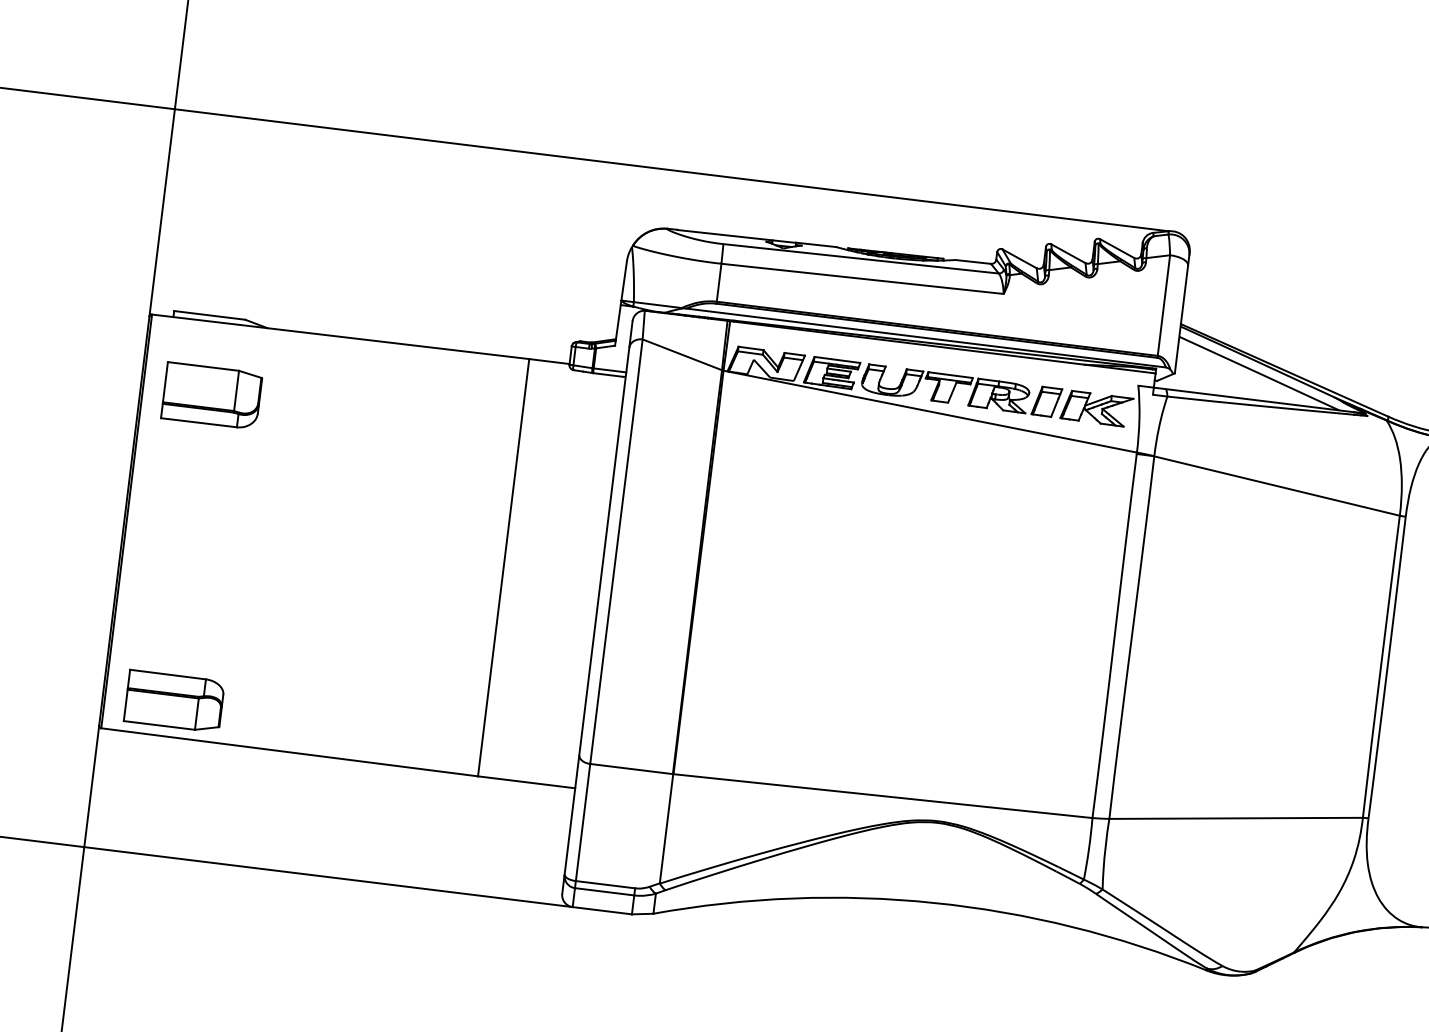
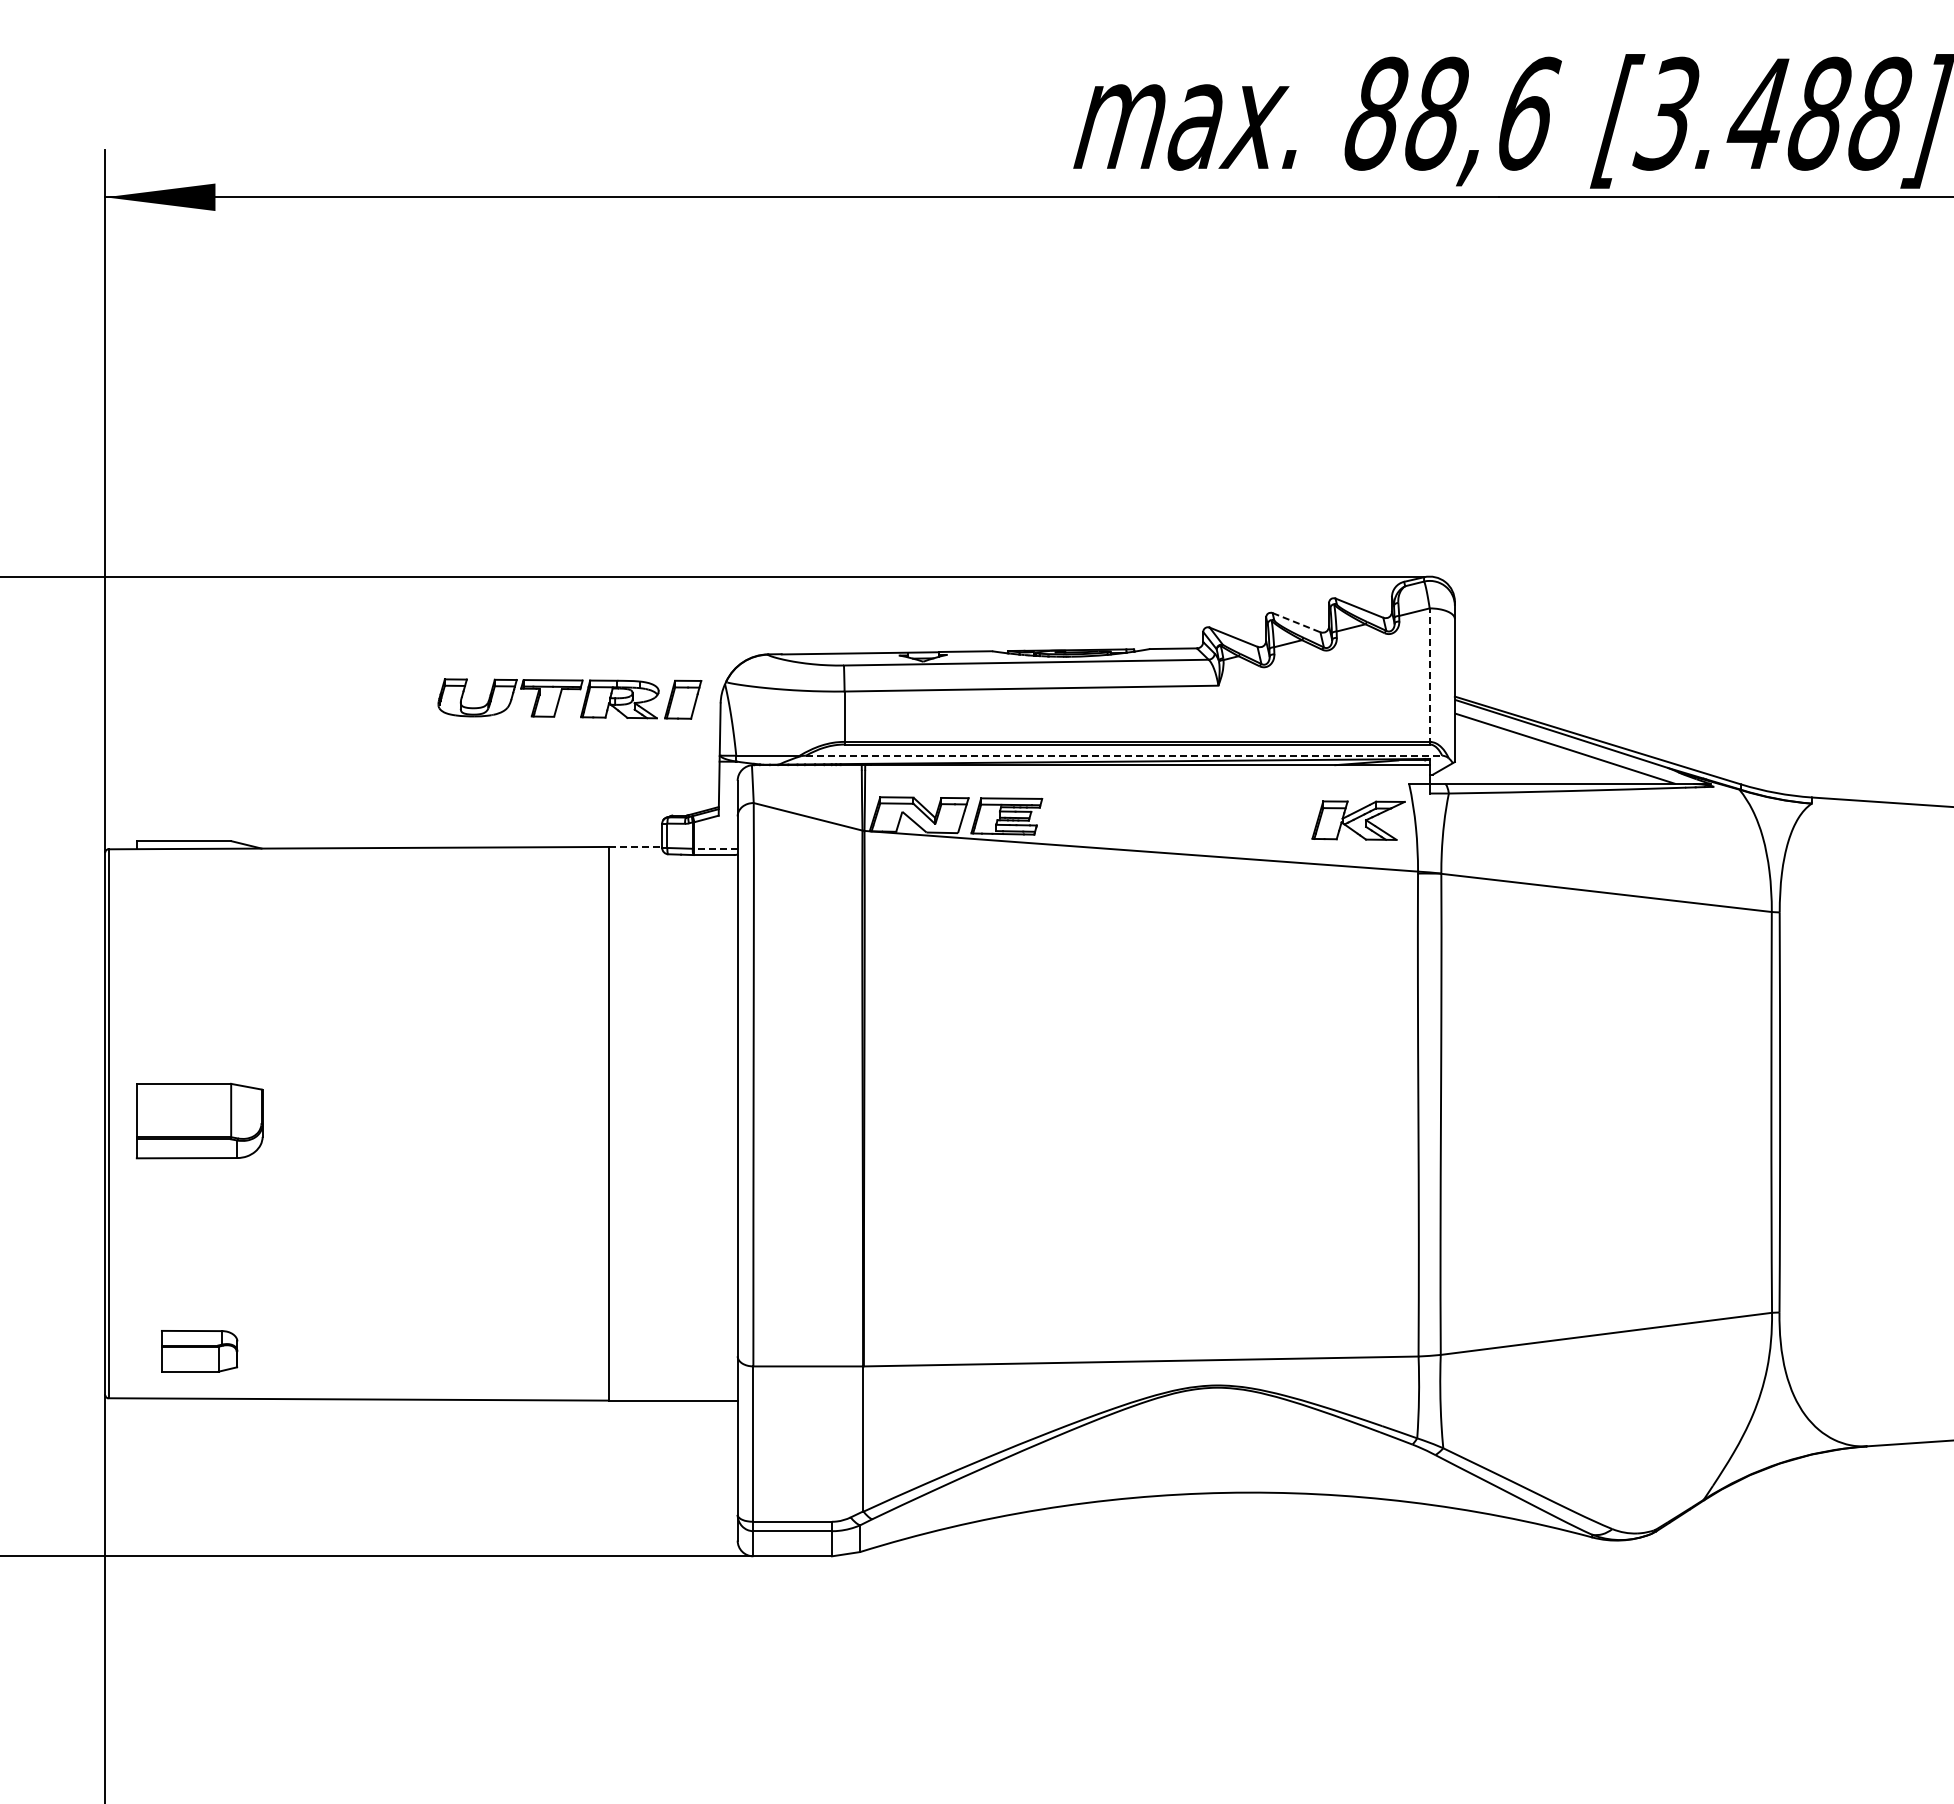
line: (1068, 253) -> (1296, 622), solid -> dashed
line: (1163, 305) -> (1429, 675), solid -> dashed
line: (926, 337) -> (1124, 755), solid -> dashed
line: (549, 361) -> (635, 846), solid -> dashed
line: (610, 370) -> (716, 848), solid -> dashed
part: (955, 387) -> (561, 695), moved
part: (211, 395) -> (199, 1120), moved
part: (174, 701) -> (199, 1351), size x0.6

